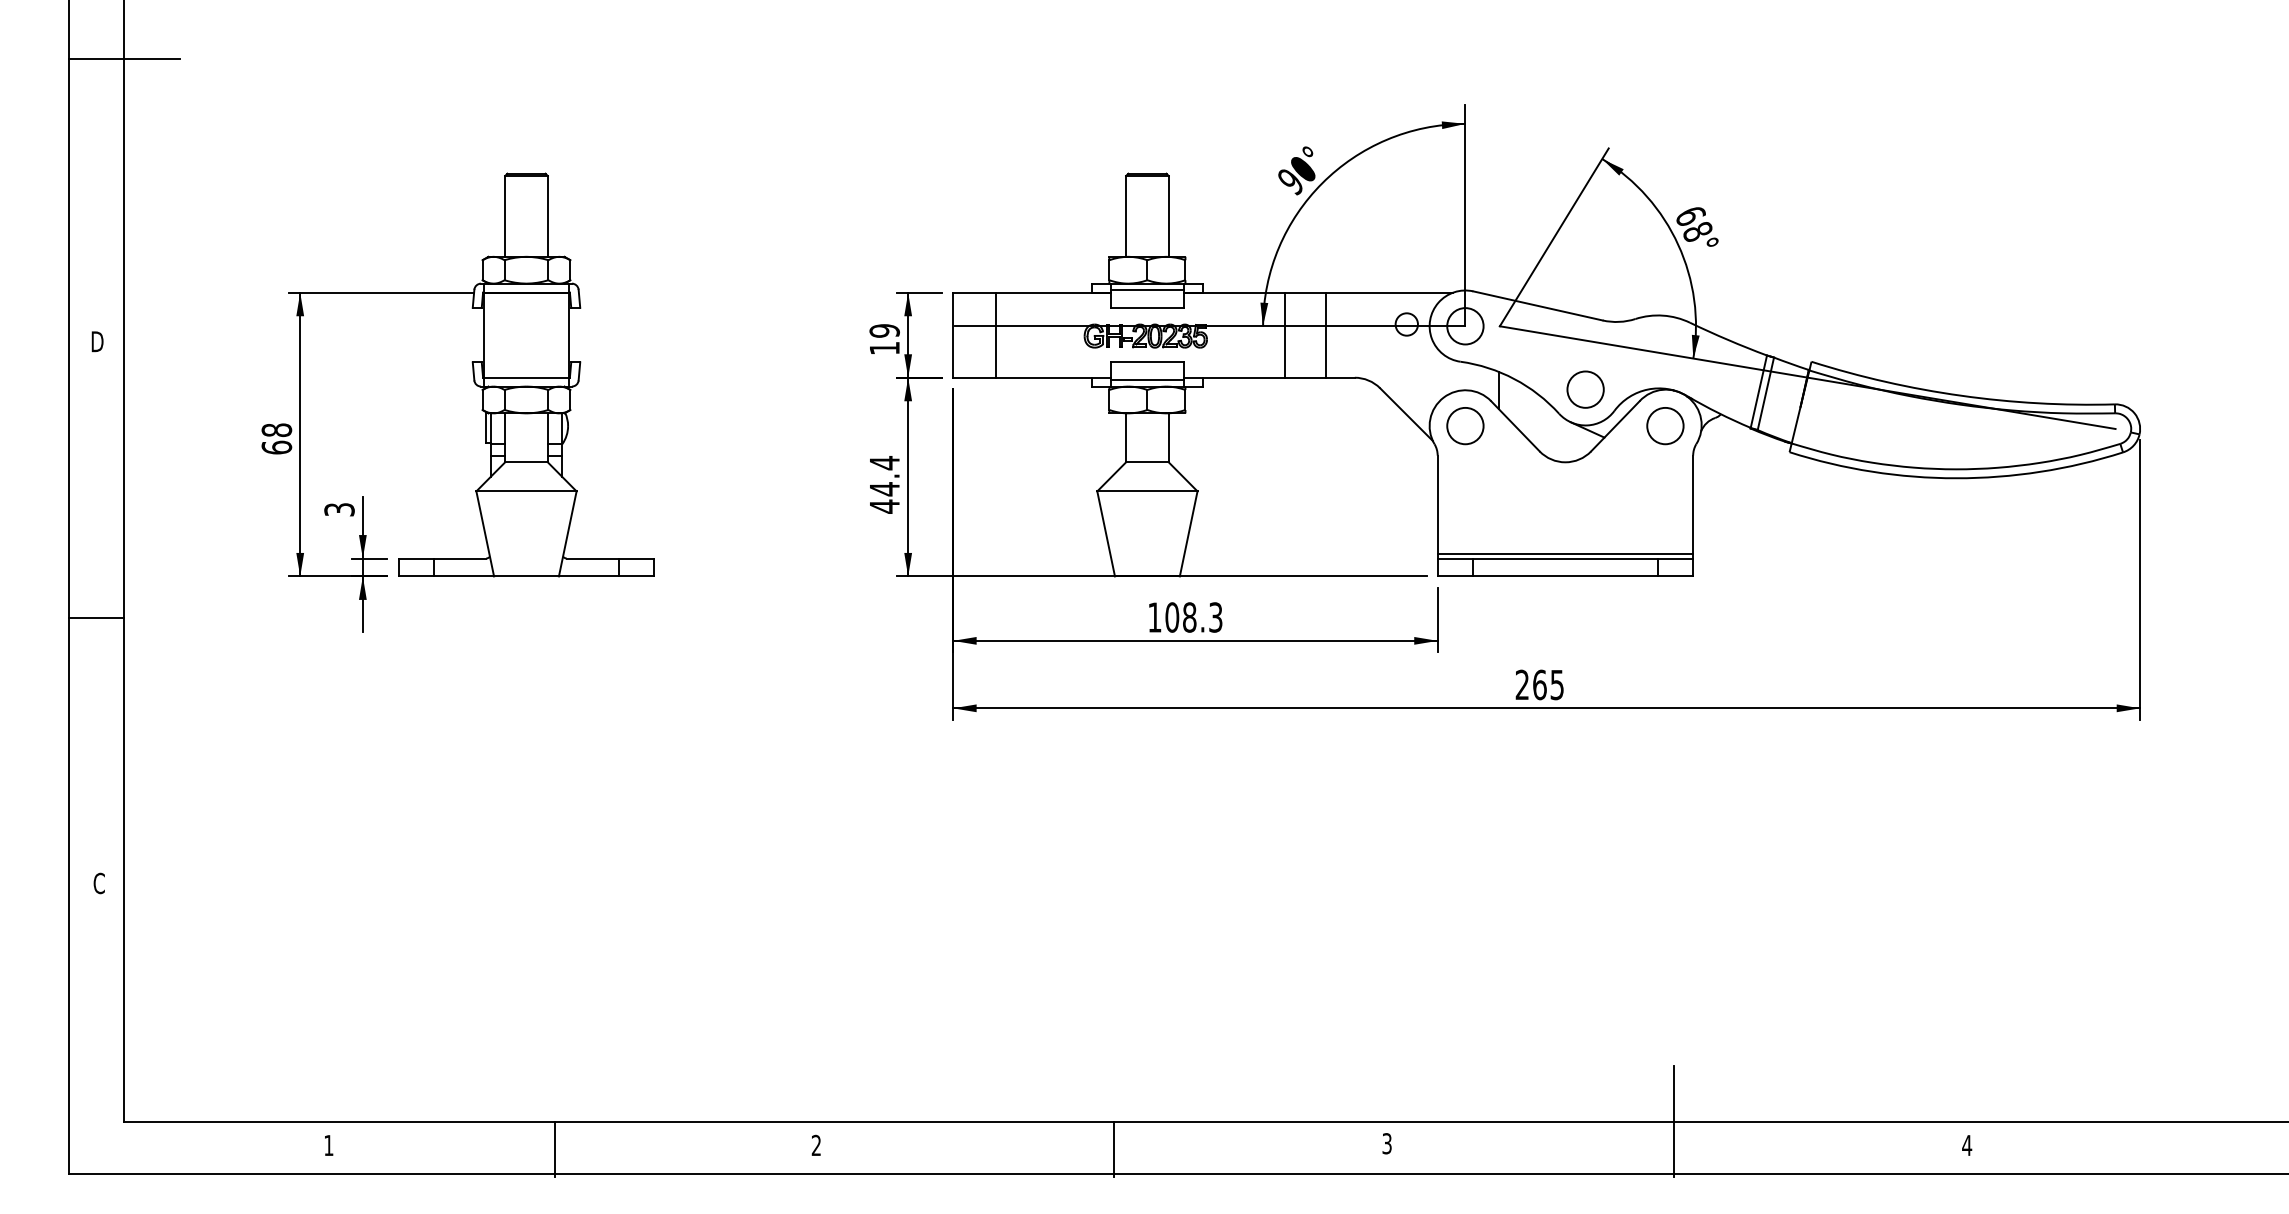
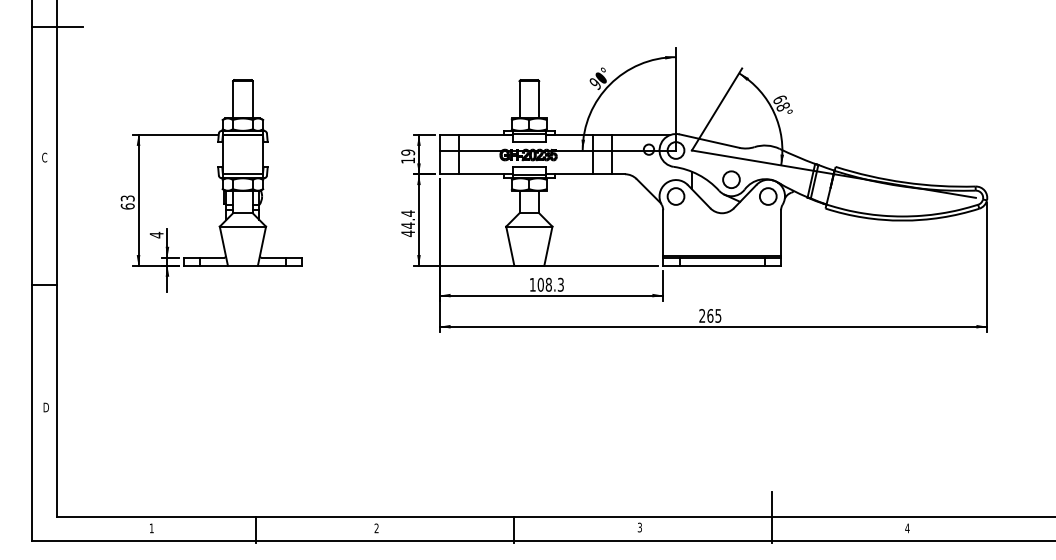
text: (96, 341) -> (44, 157), D -> C
text: (276, 430) -> (127, 198), 68 -> 63
text: (339, 508) -> (156, 234), 3 -> 4
text: (98, 883) -> (45, 407), C -> D

